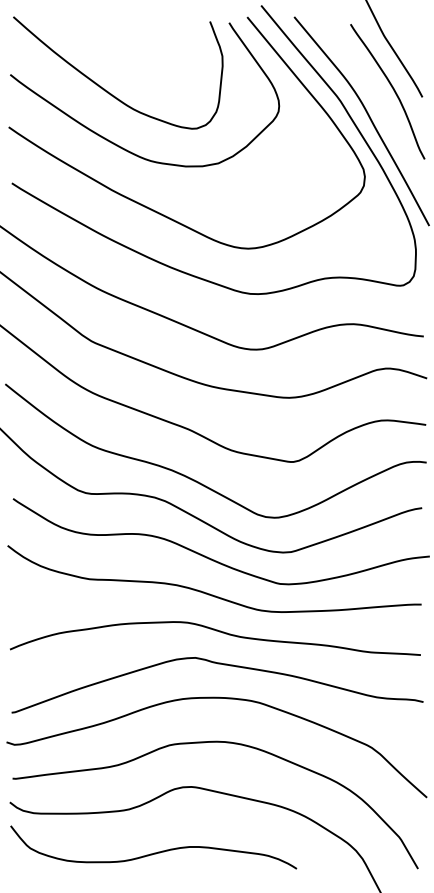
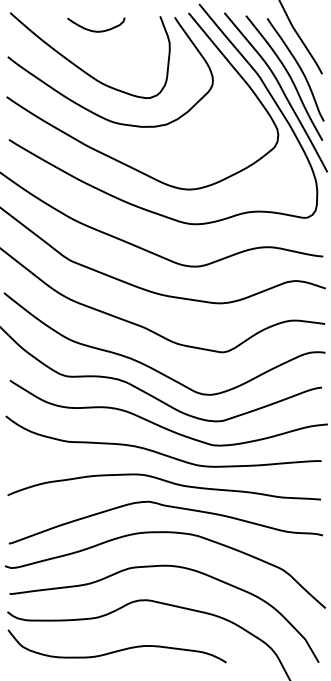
curve: (126, 40) -> (96, 30), added
curve: (378, 99) -> (288, 75), added

